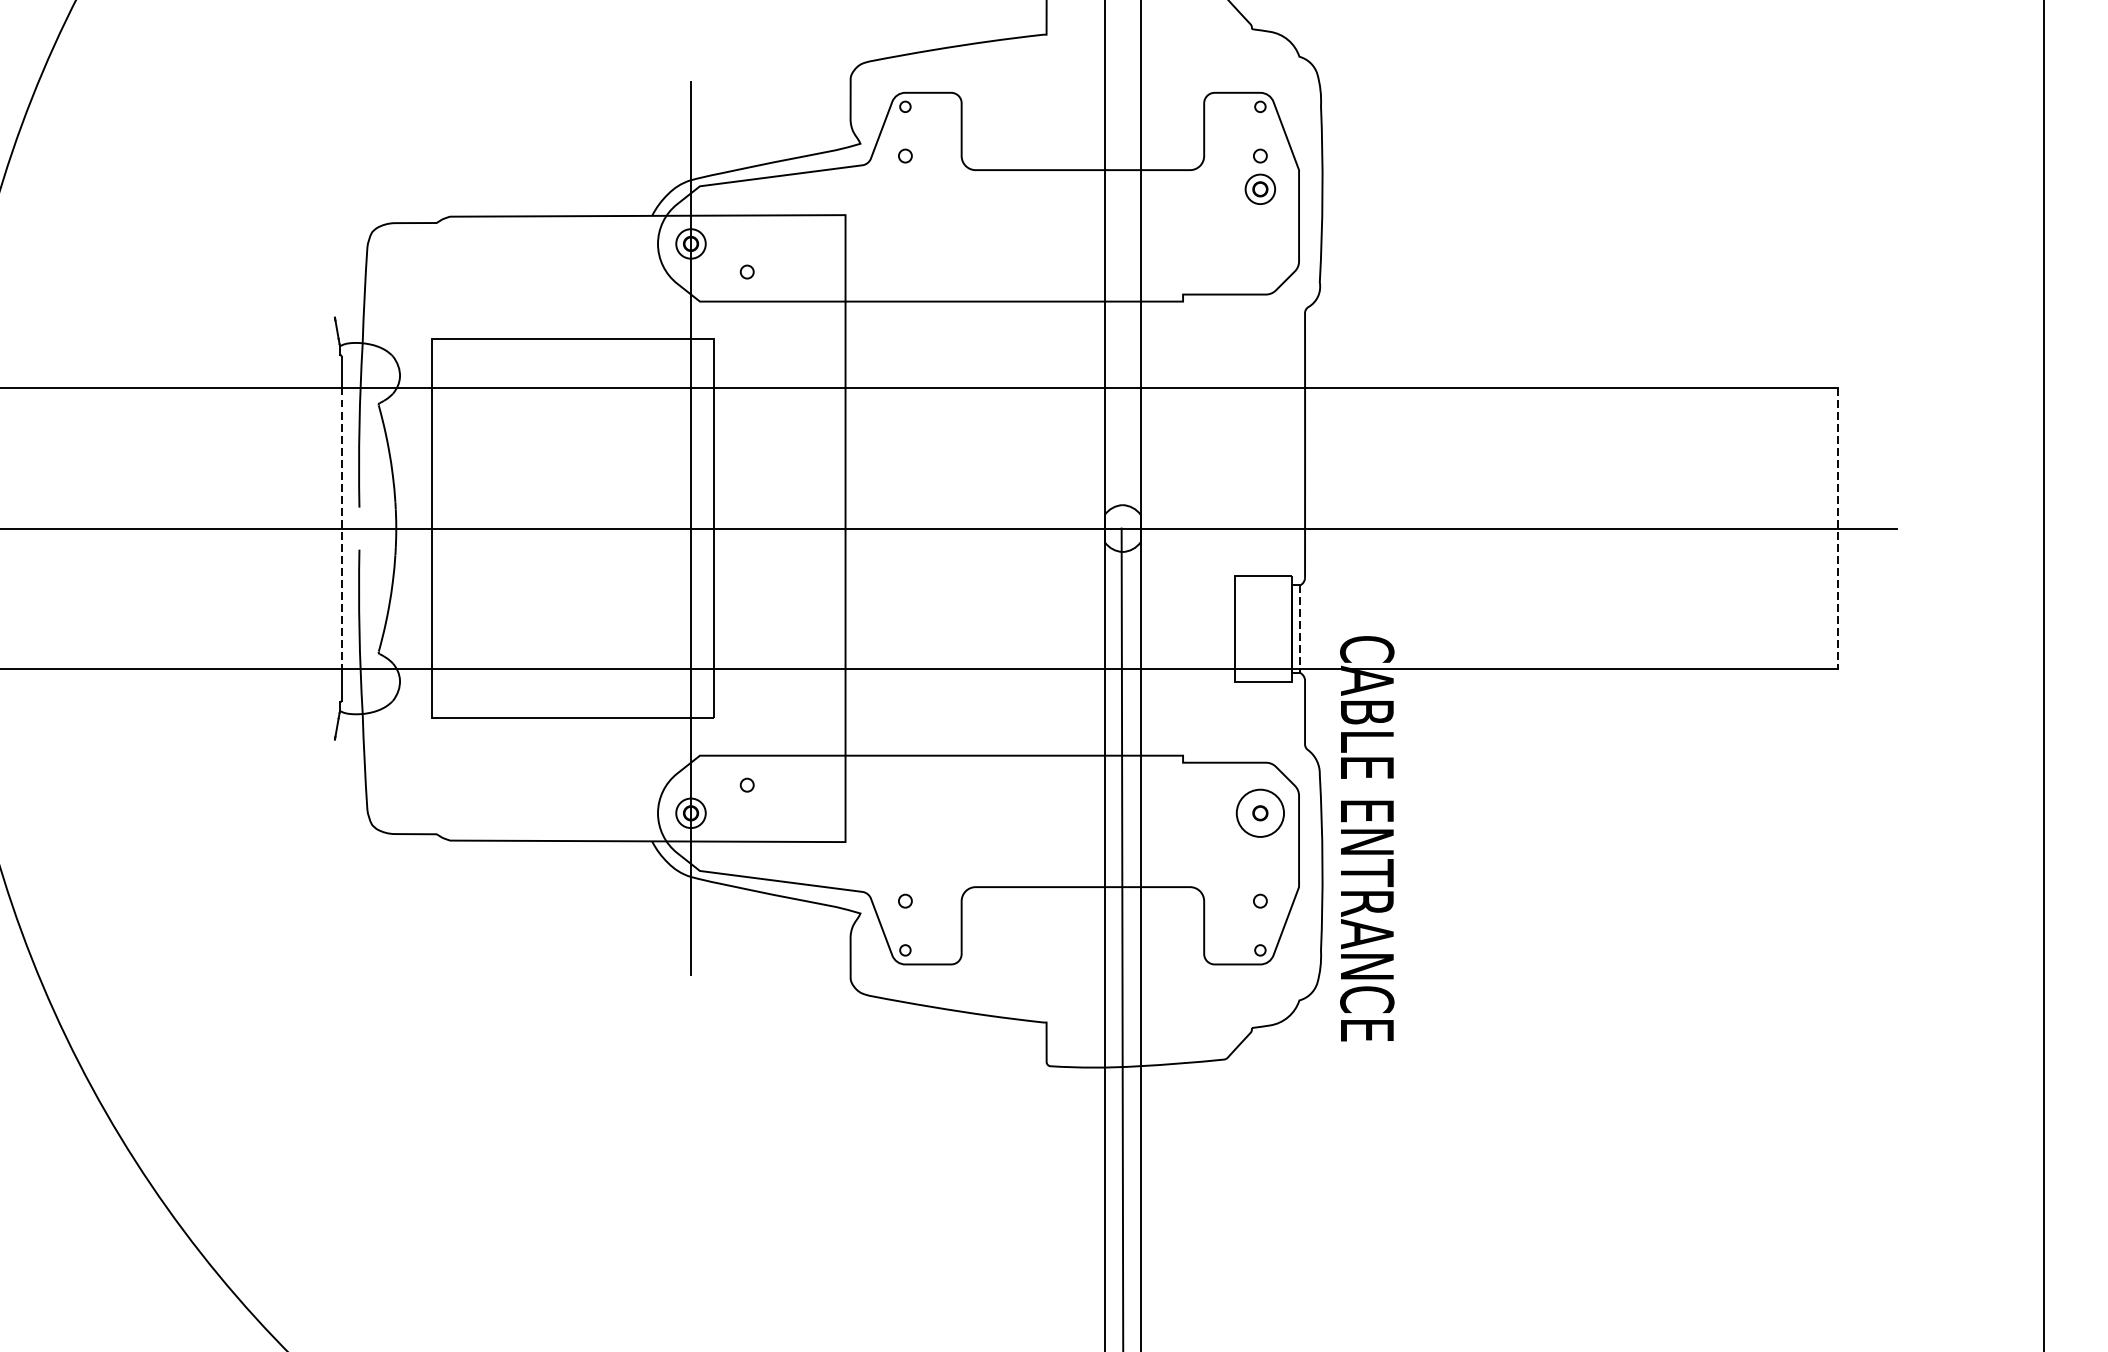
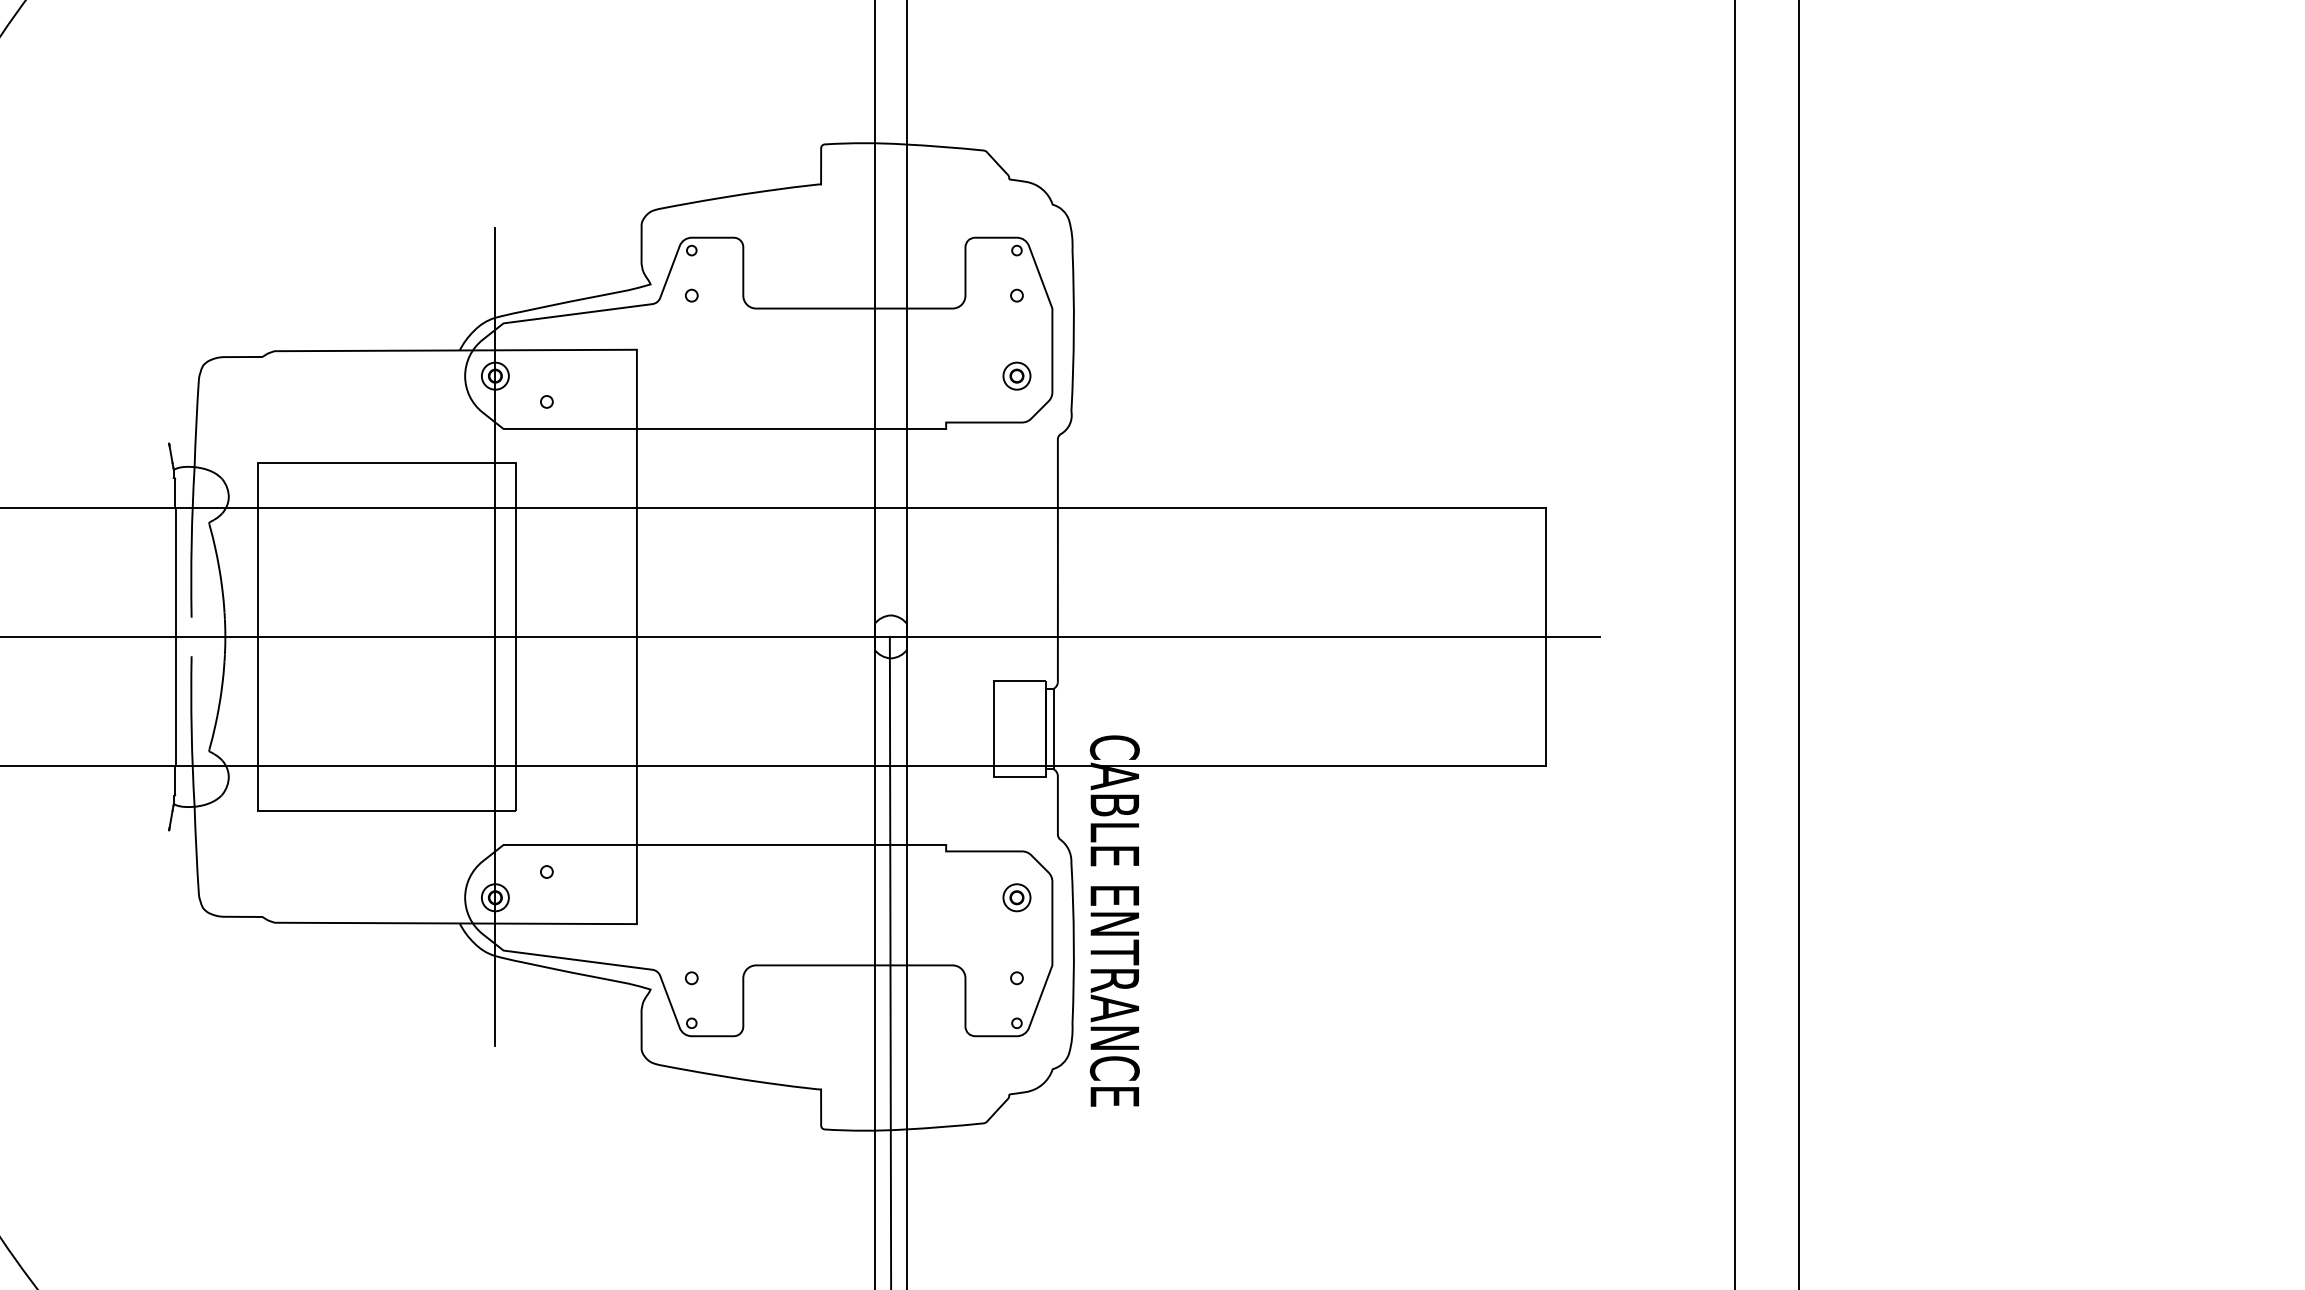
part: (1259, 188) -> (1016, 375), moved
line: (341, 528) -> (175, 636), dashed -> solid
line: (1838, 528) -> (1546, 636), dashed -> solid
line: (1300, 629) -> (1053, 729), dashed -> solid
circle: (1259, 813) -> (1016, 897), size x0.62

